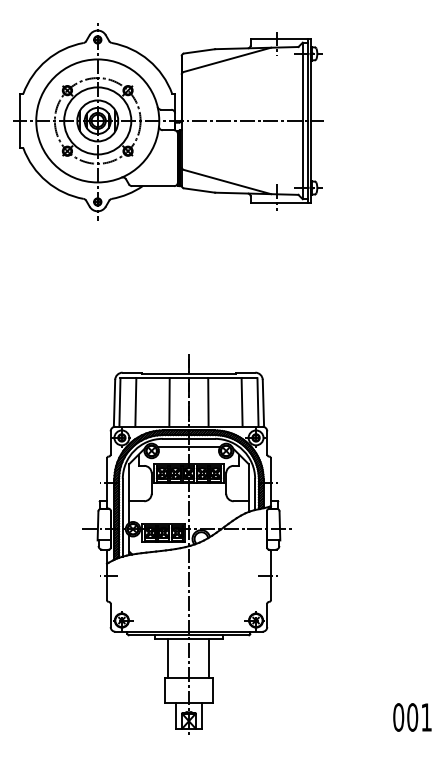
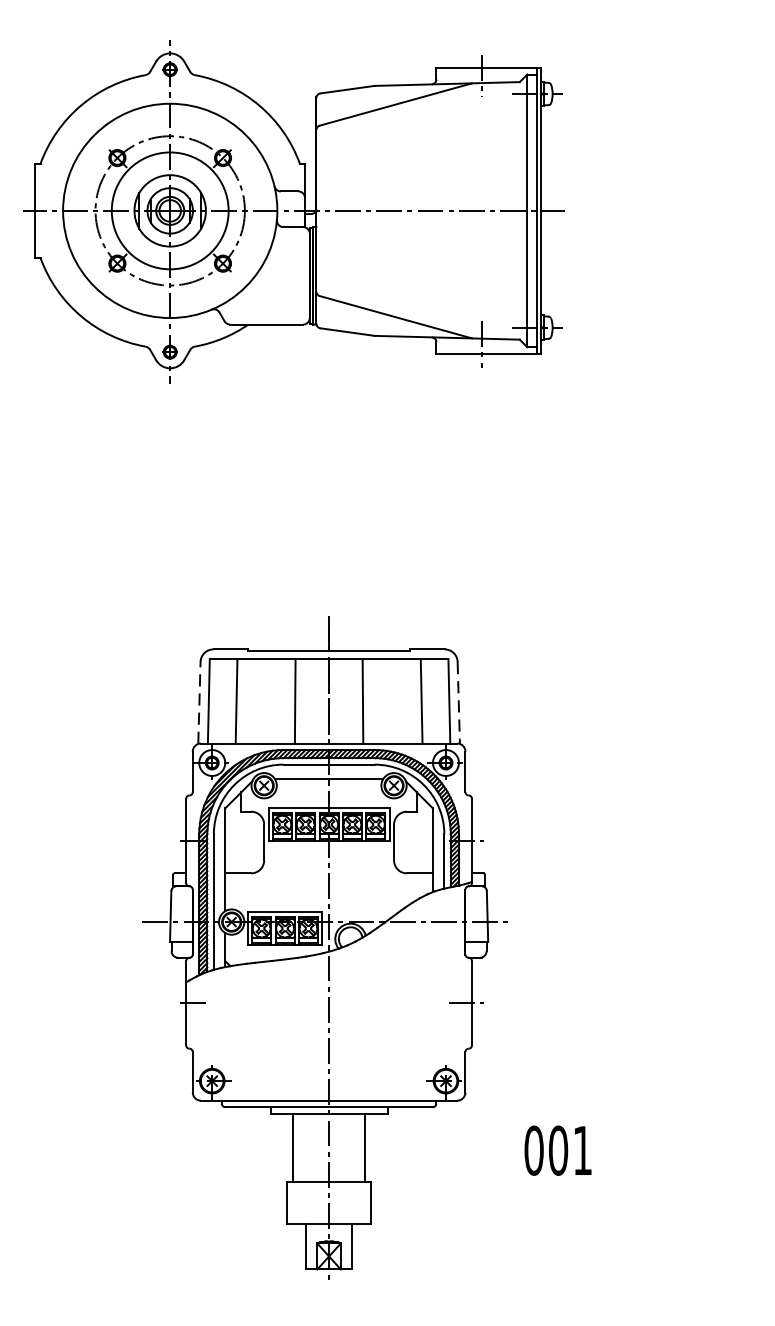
line: (114, 403) -> (199, 703), solid -> dashed
line: (263, 403) -> (458, 703), solid -> dashed
text: (412, 717) -> (558, 1150), moved

